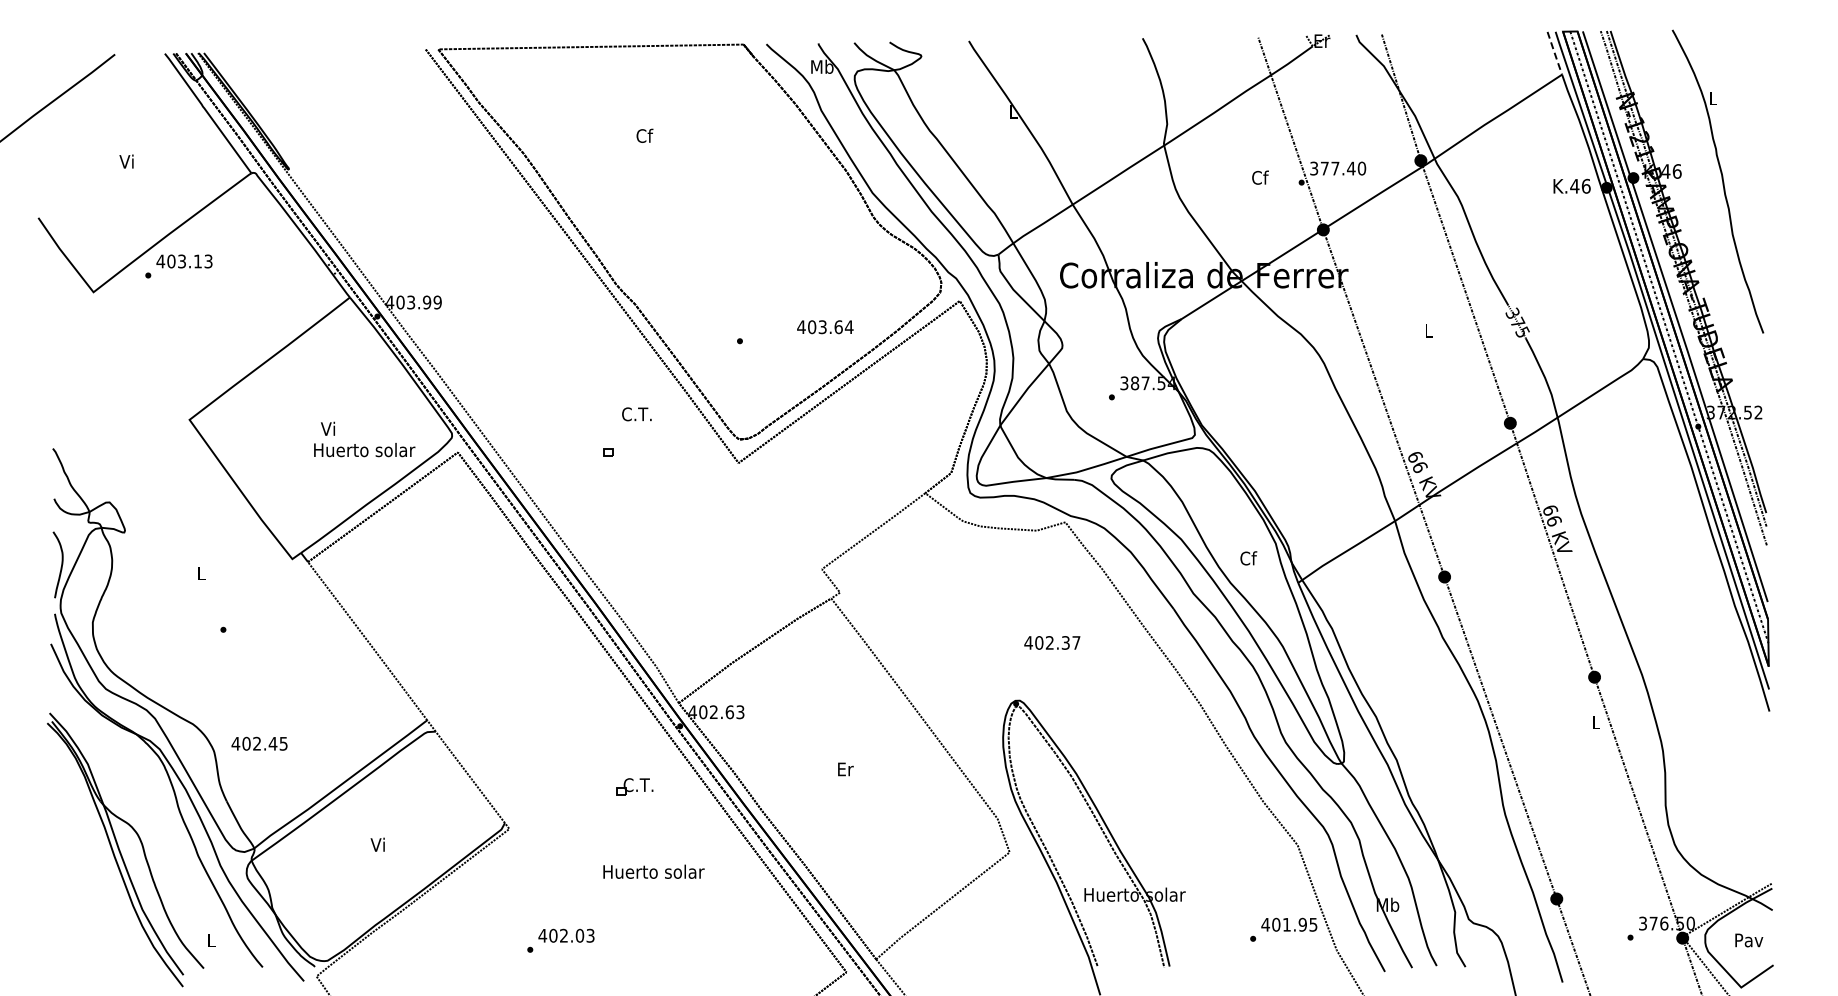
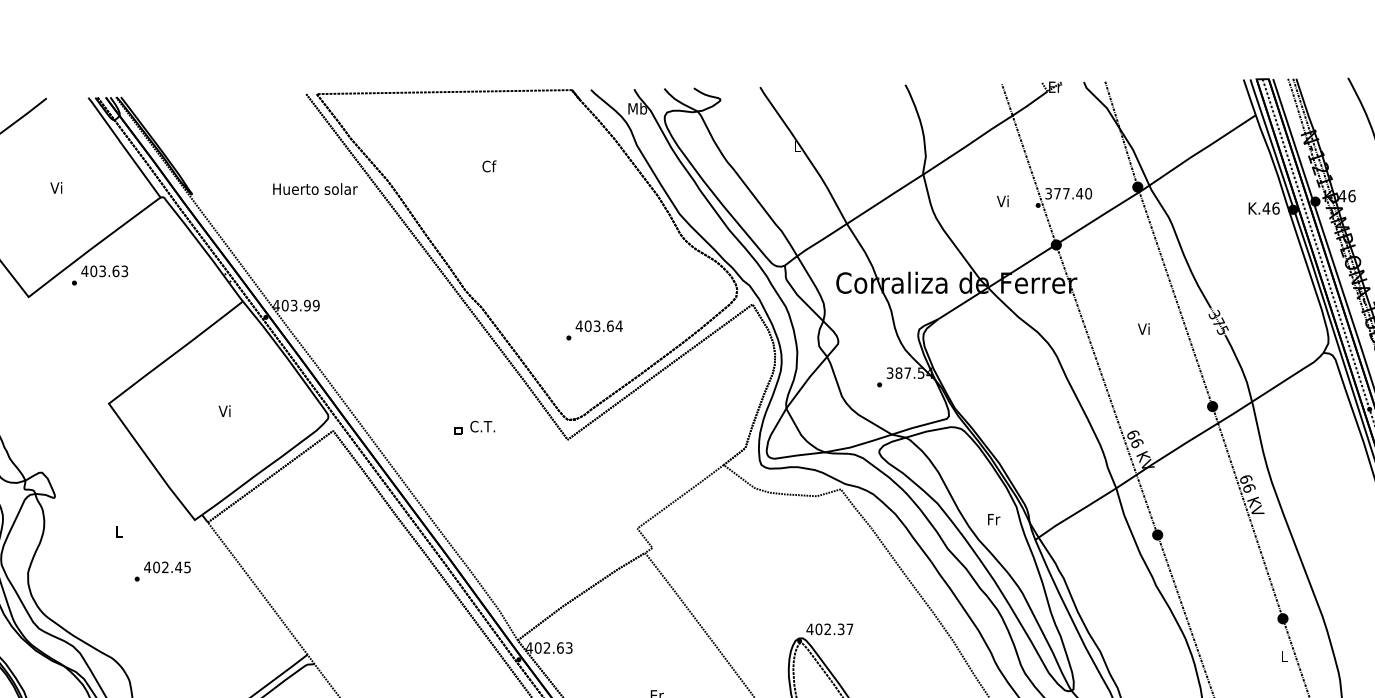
line: (1555, 54) -> (1250, 98), dashed -> solid
text: (1260, 177) -> (1003, 201), Cf -> Vi
text: (197, 261) -> (115, 271), 403.13 -> 403.63
text: (825, 327) -> (599, 326), moved
text: (1428, 330) -> (1144, 329), L -> Vi
text: (636, 414) -> (482, 426), moved
text: (364, 450) -> (315, 189), moved
text: (1248, 558) -> (993, 519), Cf -> Fr
text: (1052, 642) -> (830, 629), moved
text: (259, 743) -> (167, 567), moved

